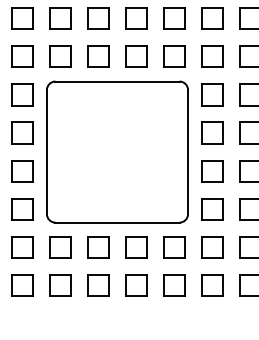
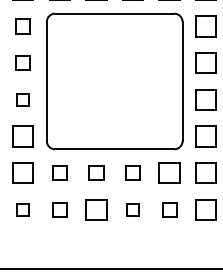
part: (22, 94) -> (23, 26), size x0.7
part: (22, 132) -> (23, 62), size x0.7
part: (22, 171) -> (23, 100), size x0.6
part: (60, 247) -> (59, 173), size x0.7
part: (98, 247) -> (96, 173), size x0.7
part: (136, 247) -> (132, 173), size x0.7
part: (22, 285) -> (23, 209), size x0.6
part: (60, 285) -> (59, 209), size x0.7
part: (136, 285) -> (132, 209), size x0.6
part: (174, 285) -> (169, 209), size x0.7

